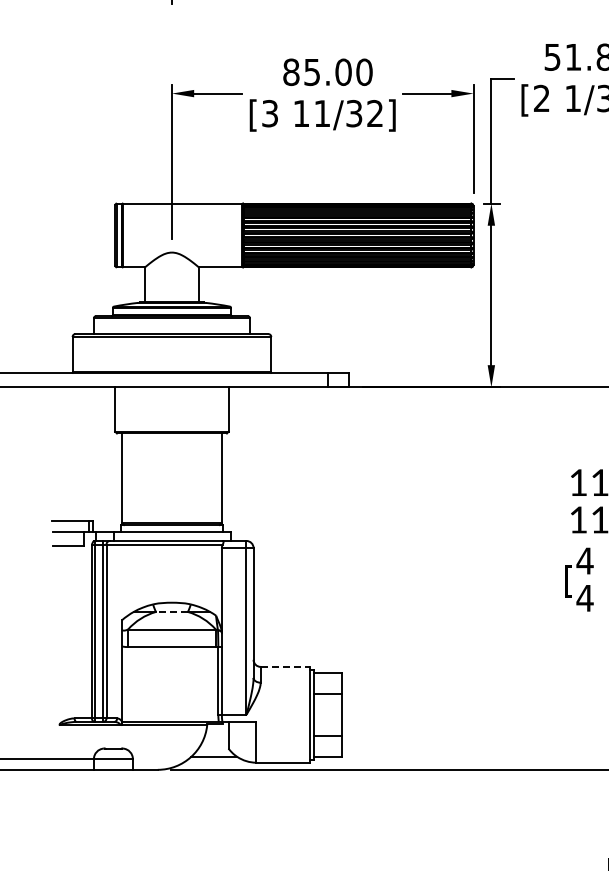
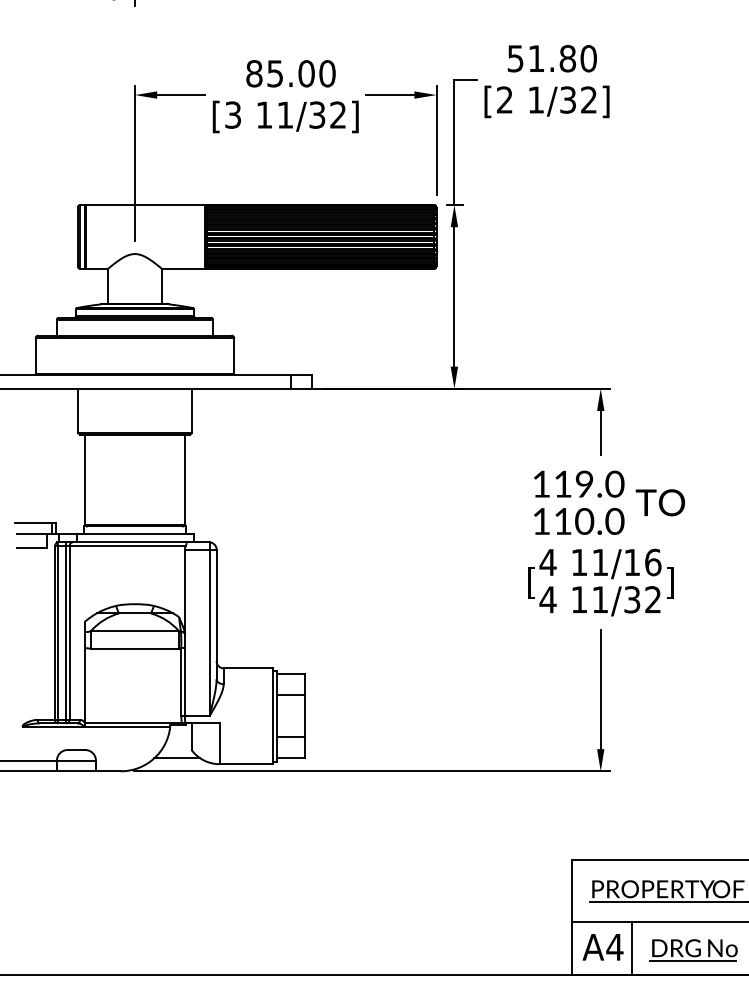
line: (172, 612) -> (135, 613), dashed -> solid
line: (285, 667) -> (248, 668), dashed -> solid

